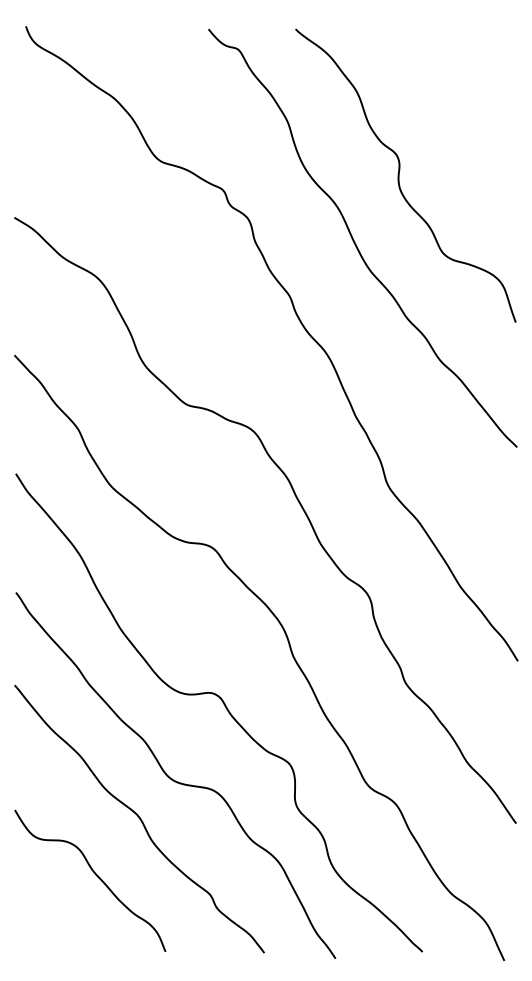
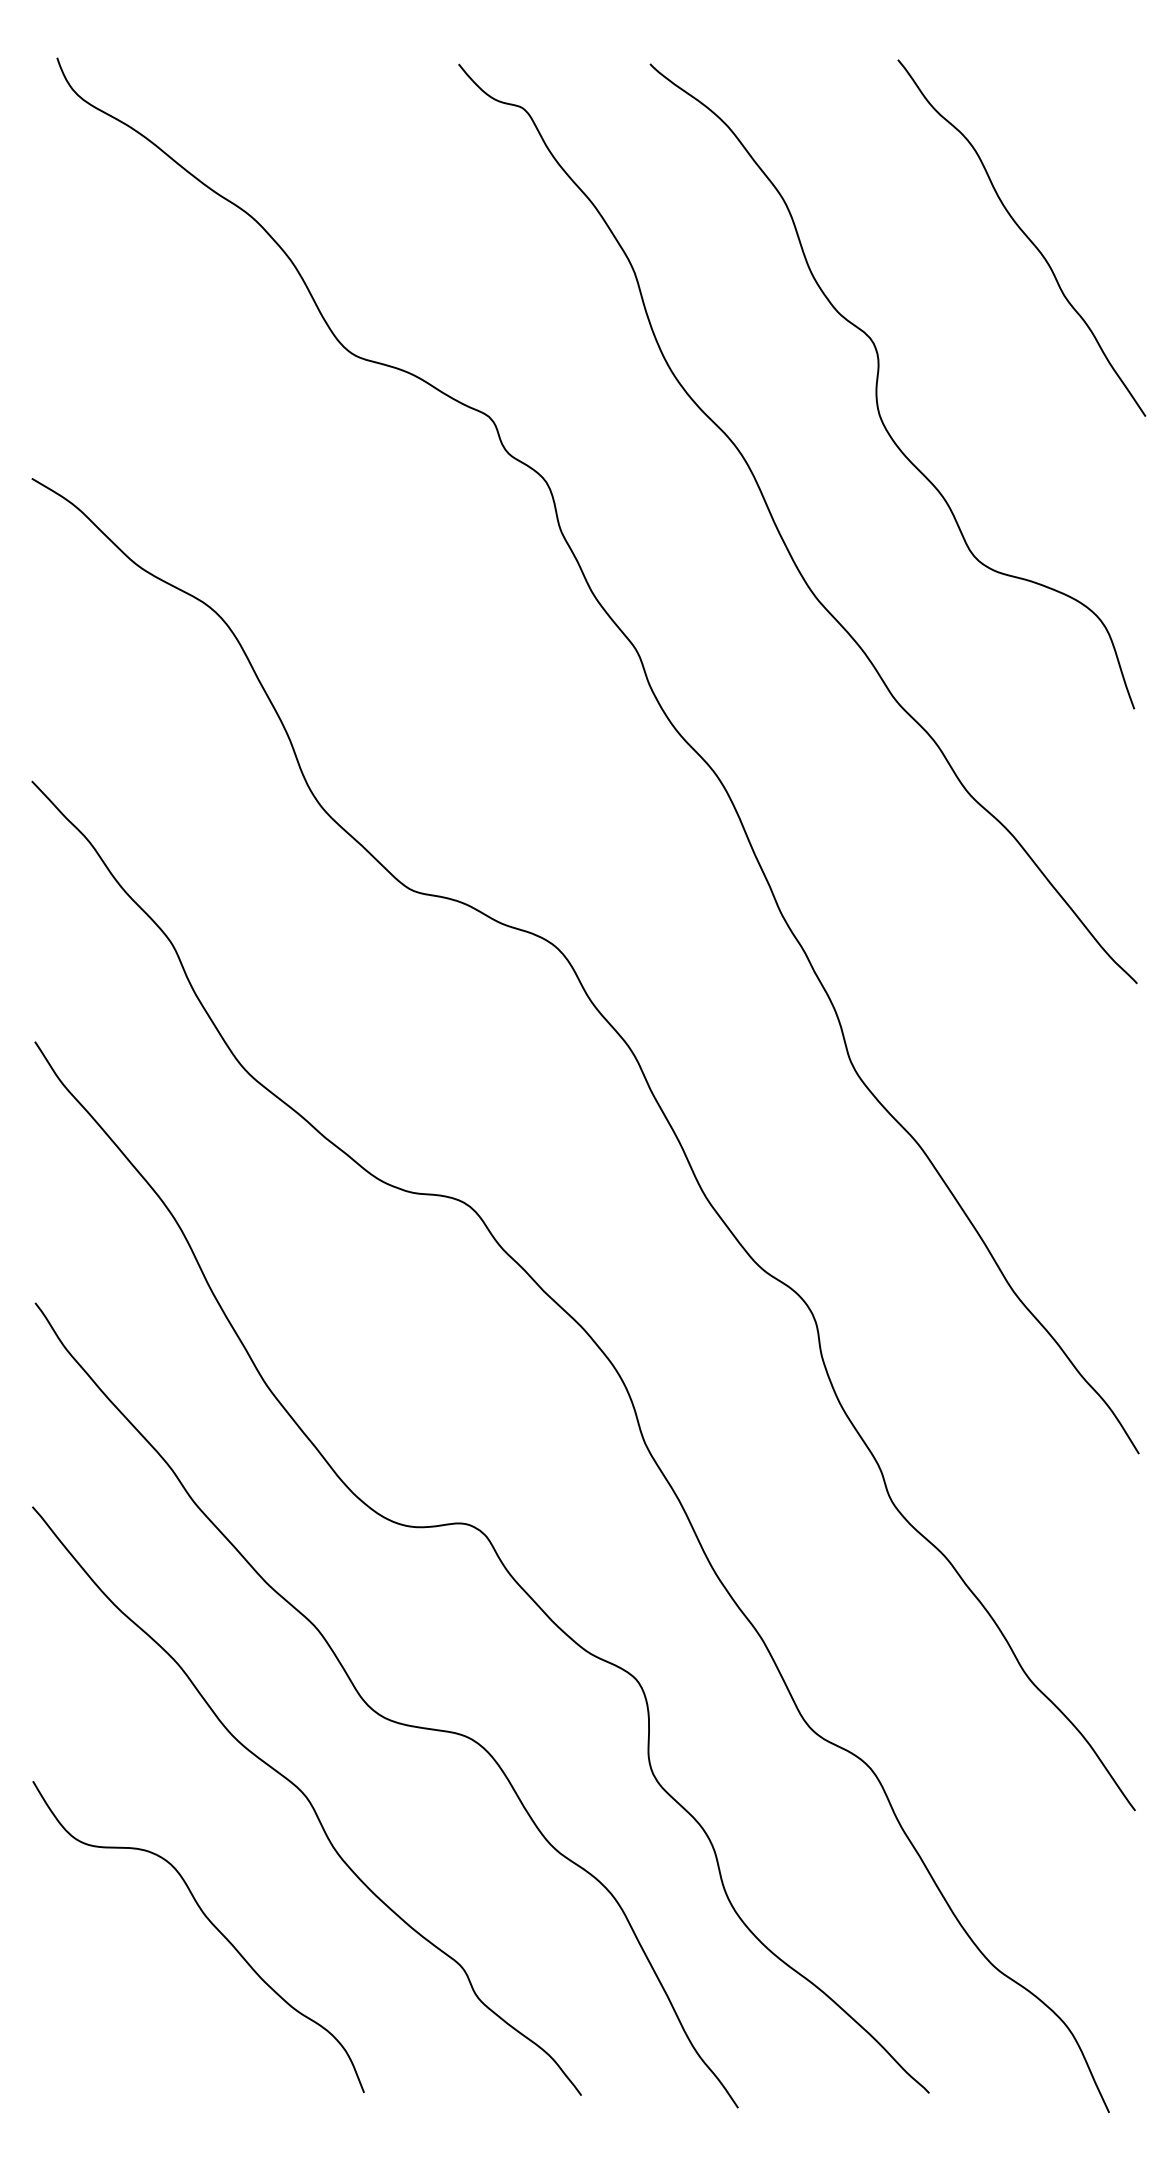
curve: (465, 107) -> (1023, 236), added

